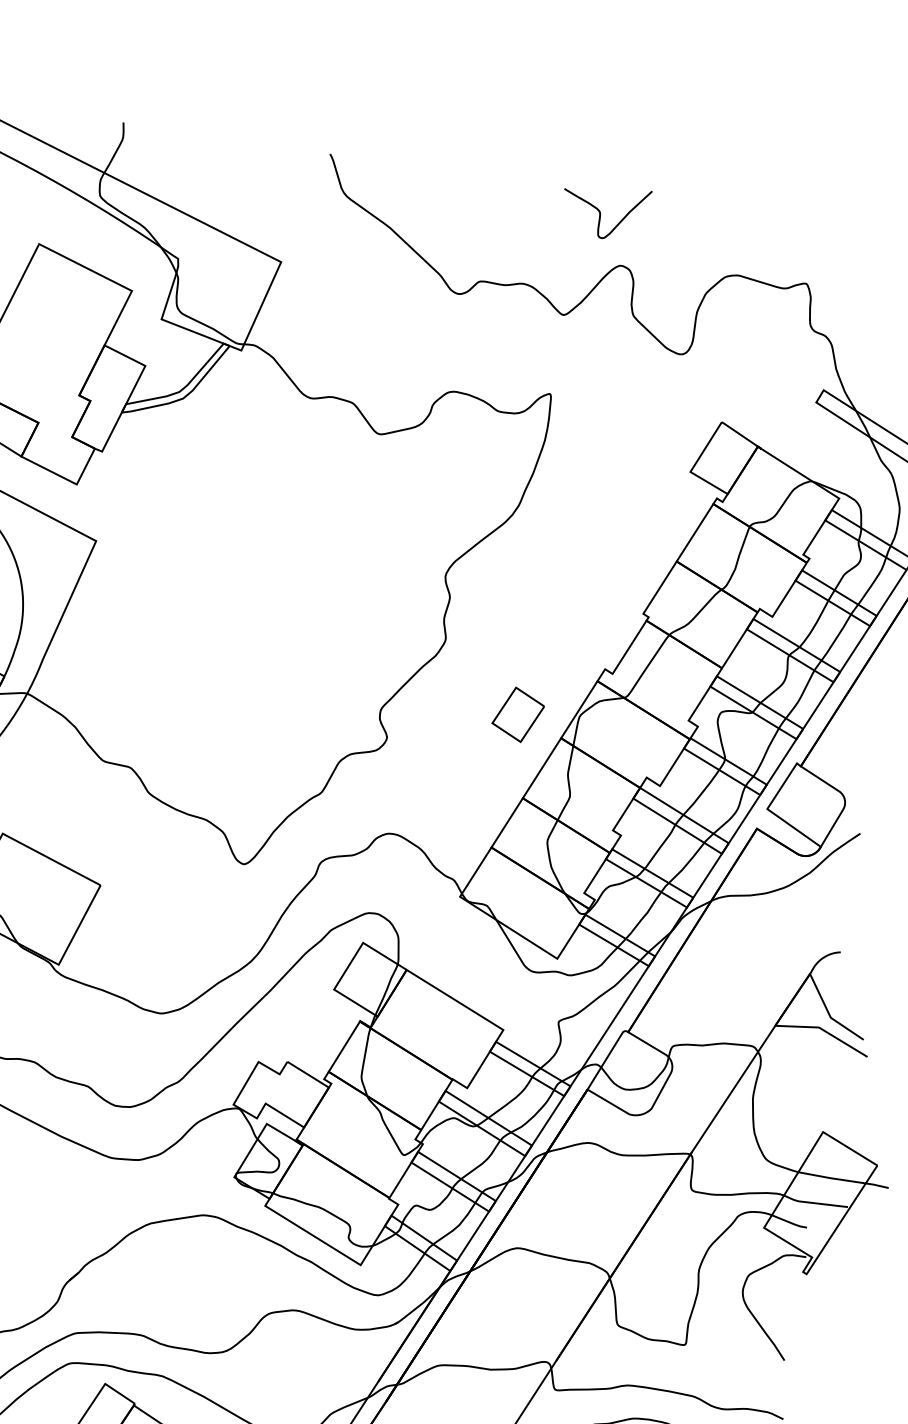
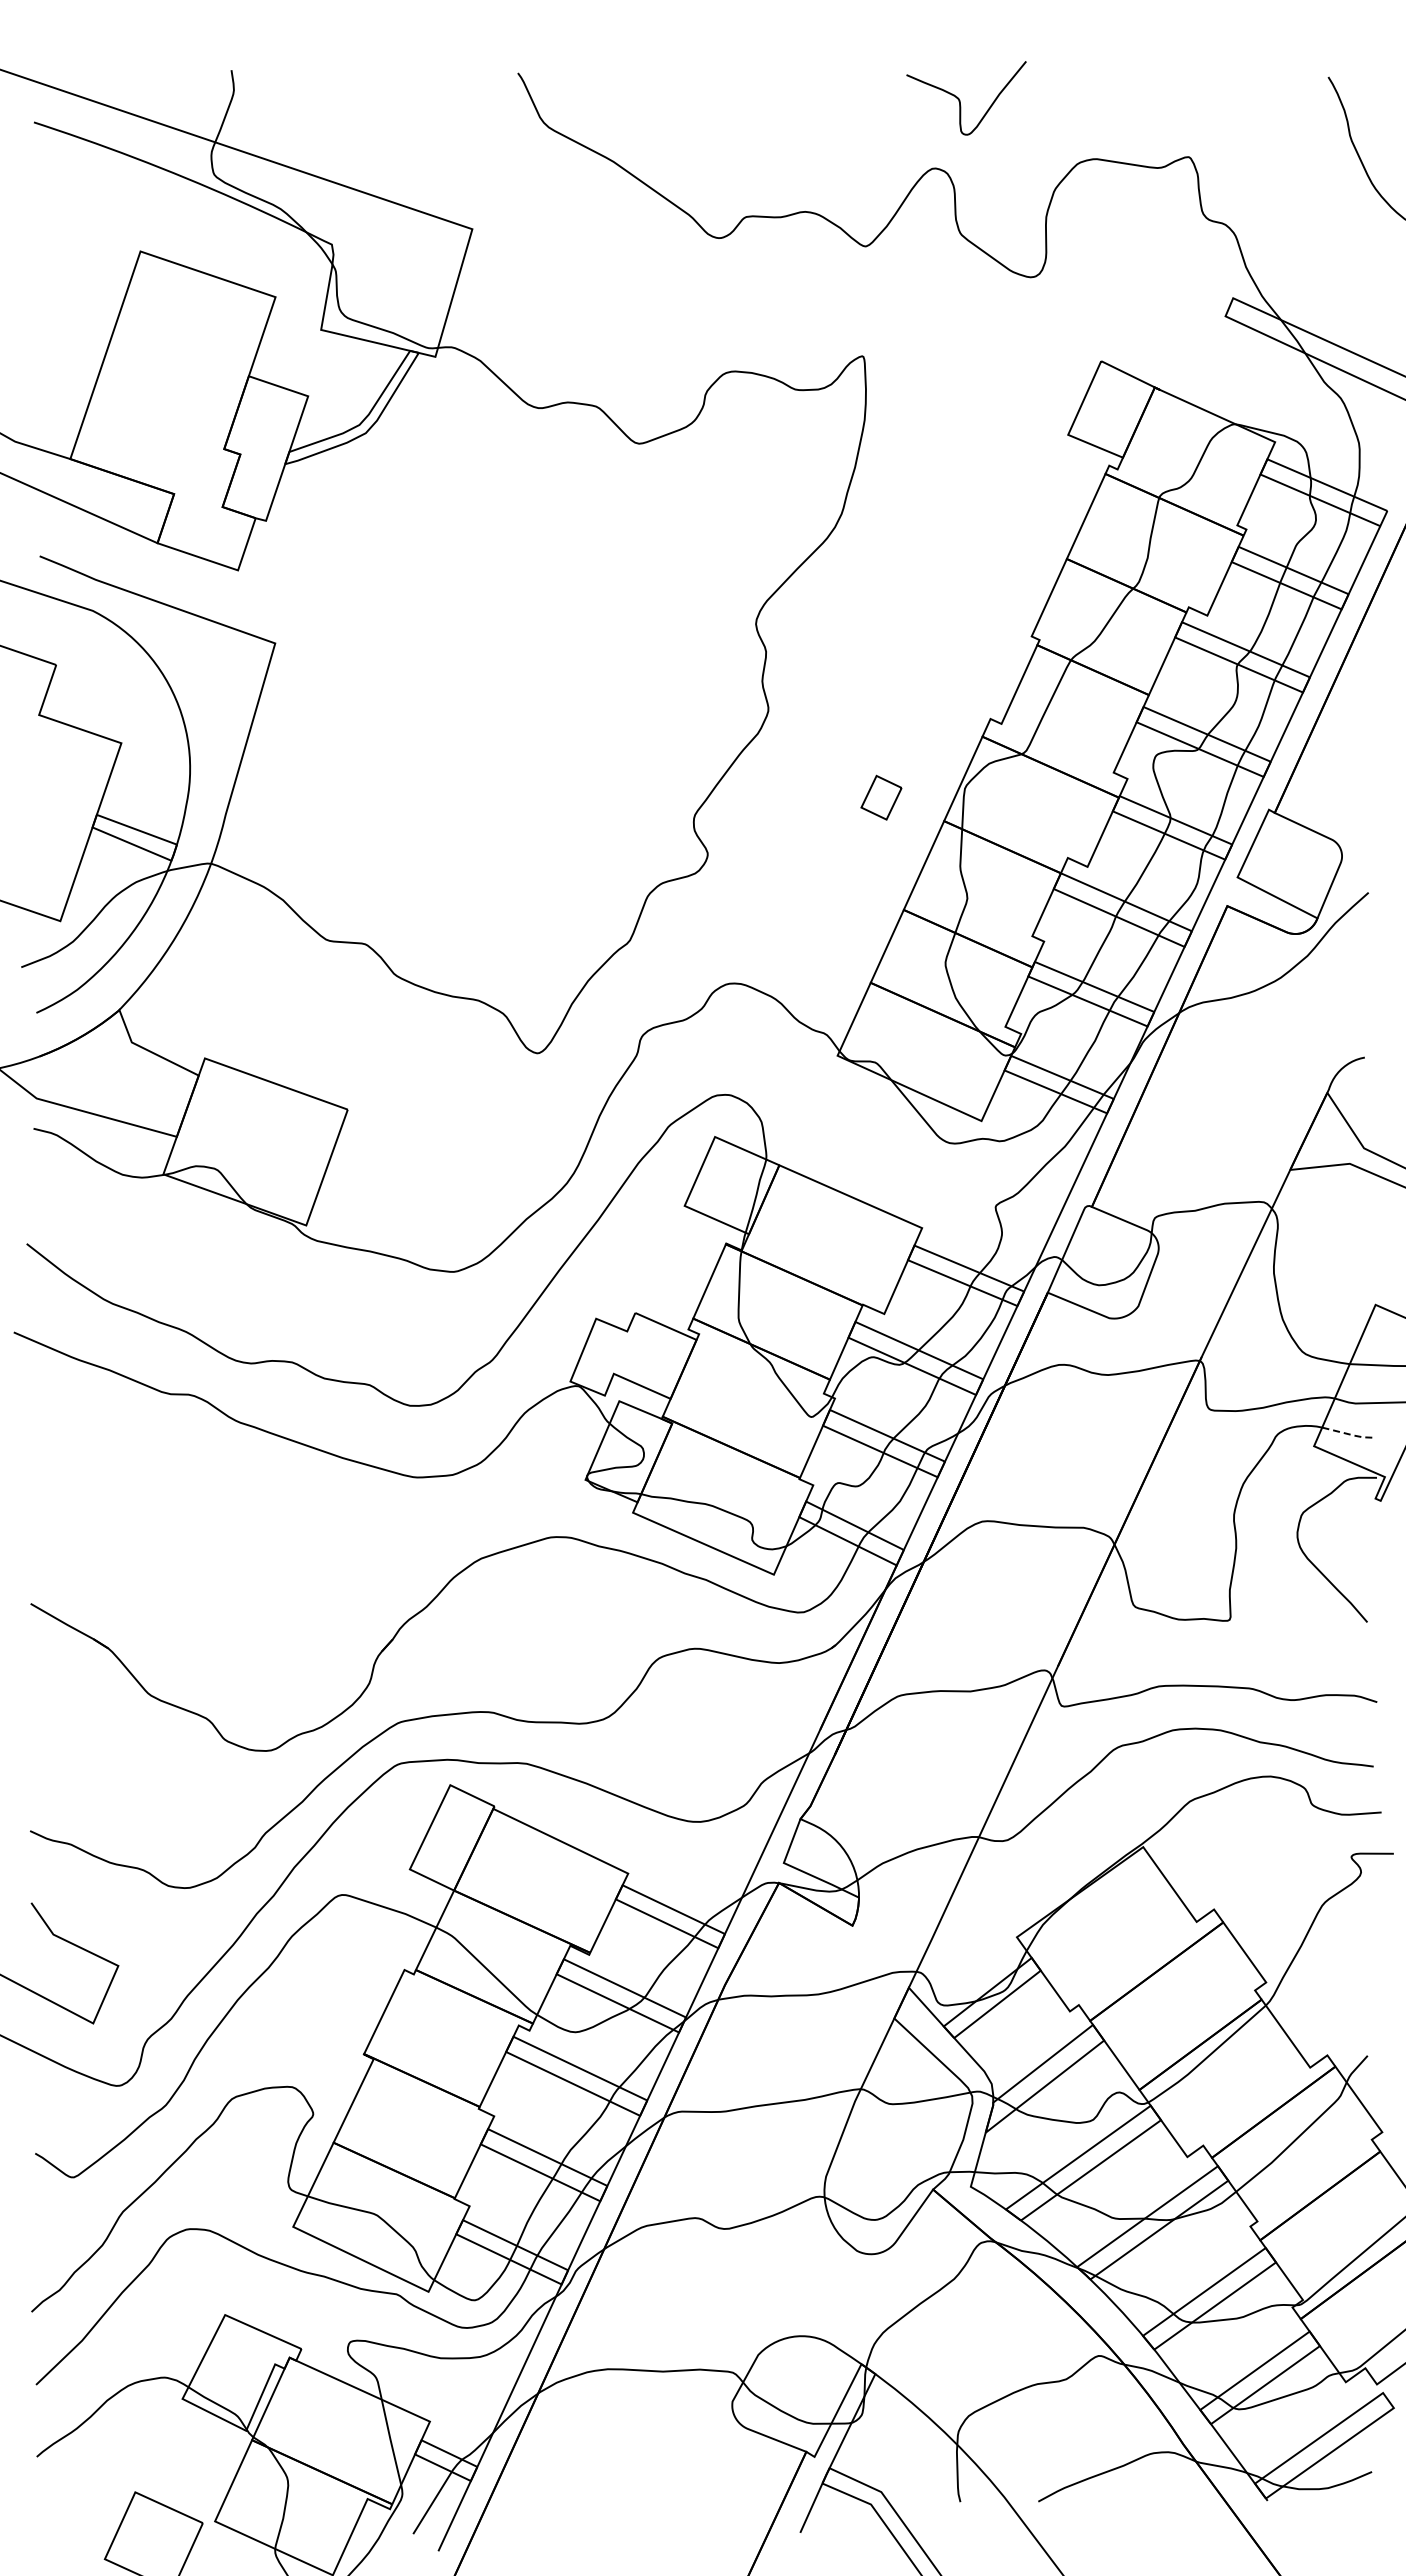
curve: (600, 212) -> (960, 100), moved
part: (518, 714) -> (881, 797), size x0.6
line: (790, 1222) -> (1348, 1434), solid -> dashed

